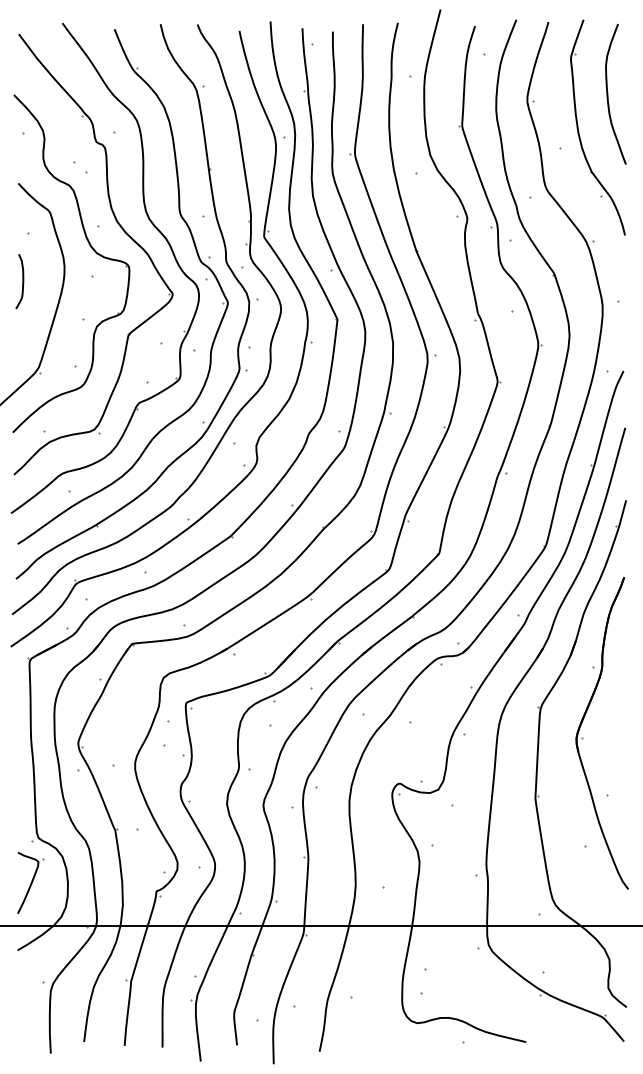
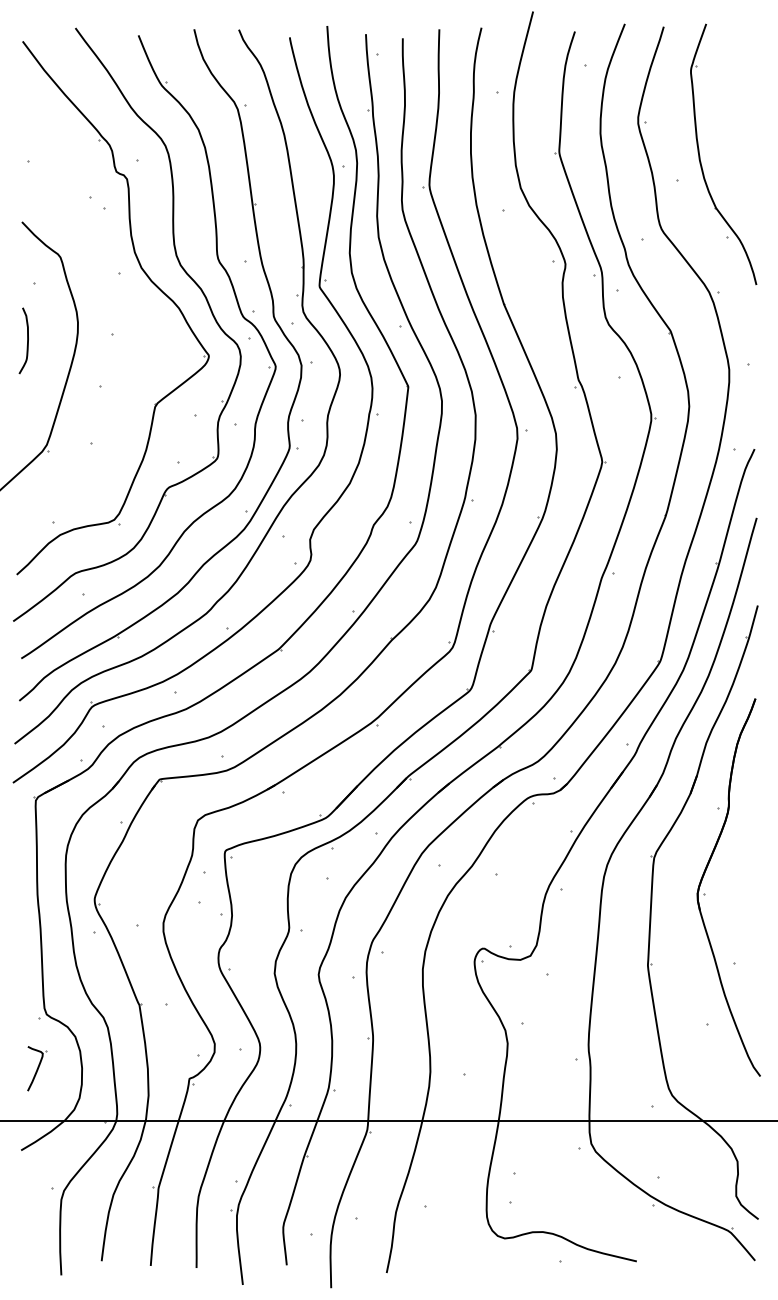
curve: (608, 93) -> (736, 113), removed
part: (90, 247) -> (109, 299), removed
part: (30, 882) -> (36, 1068), size x0.6

